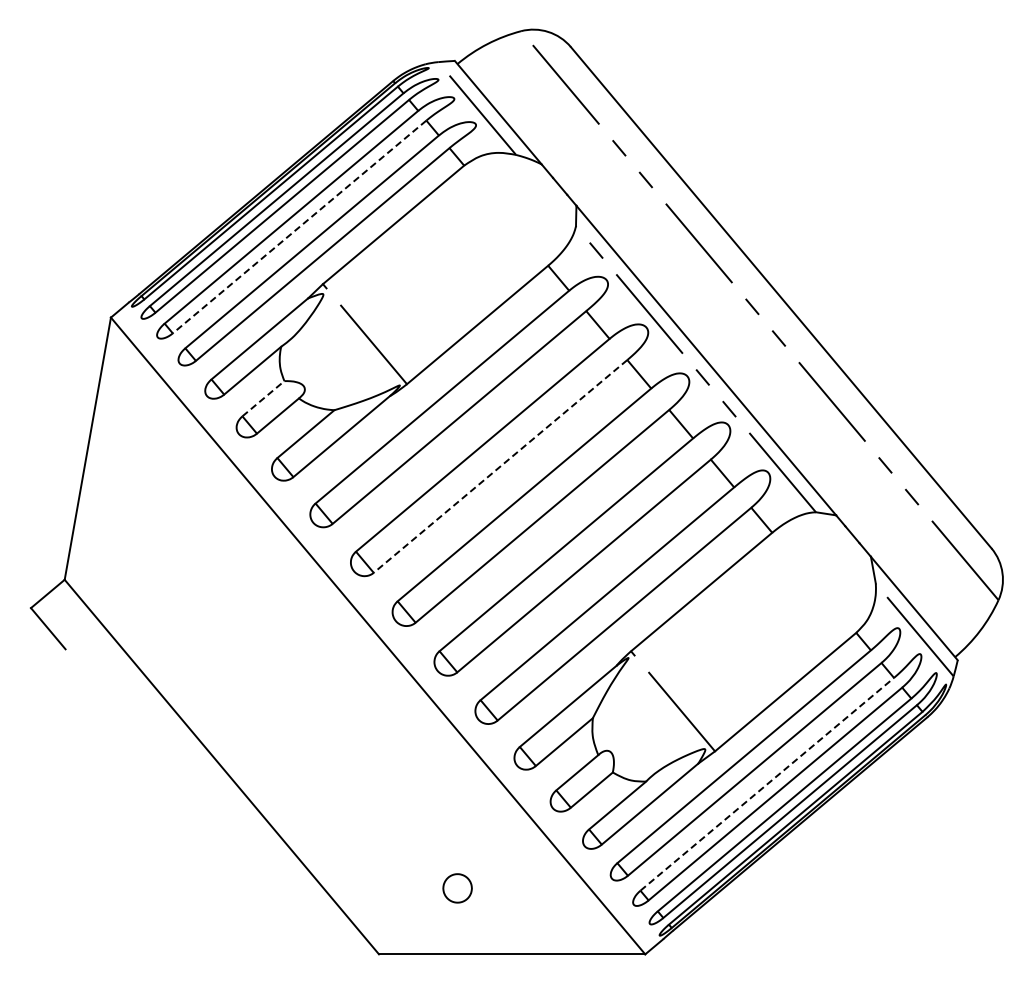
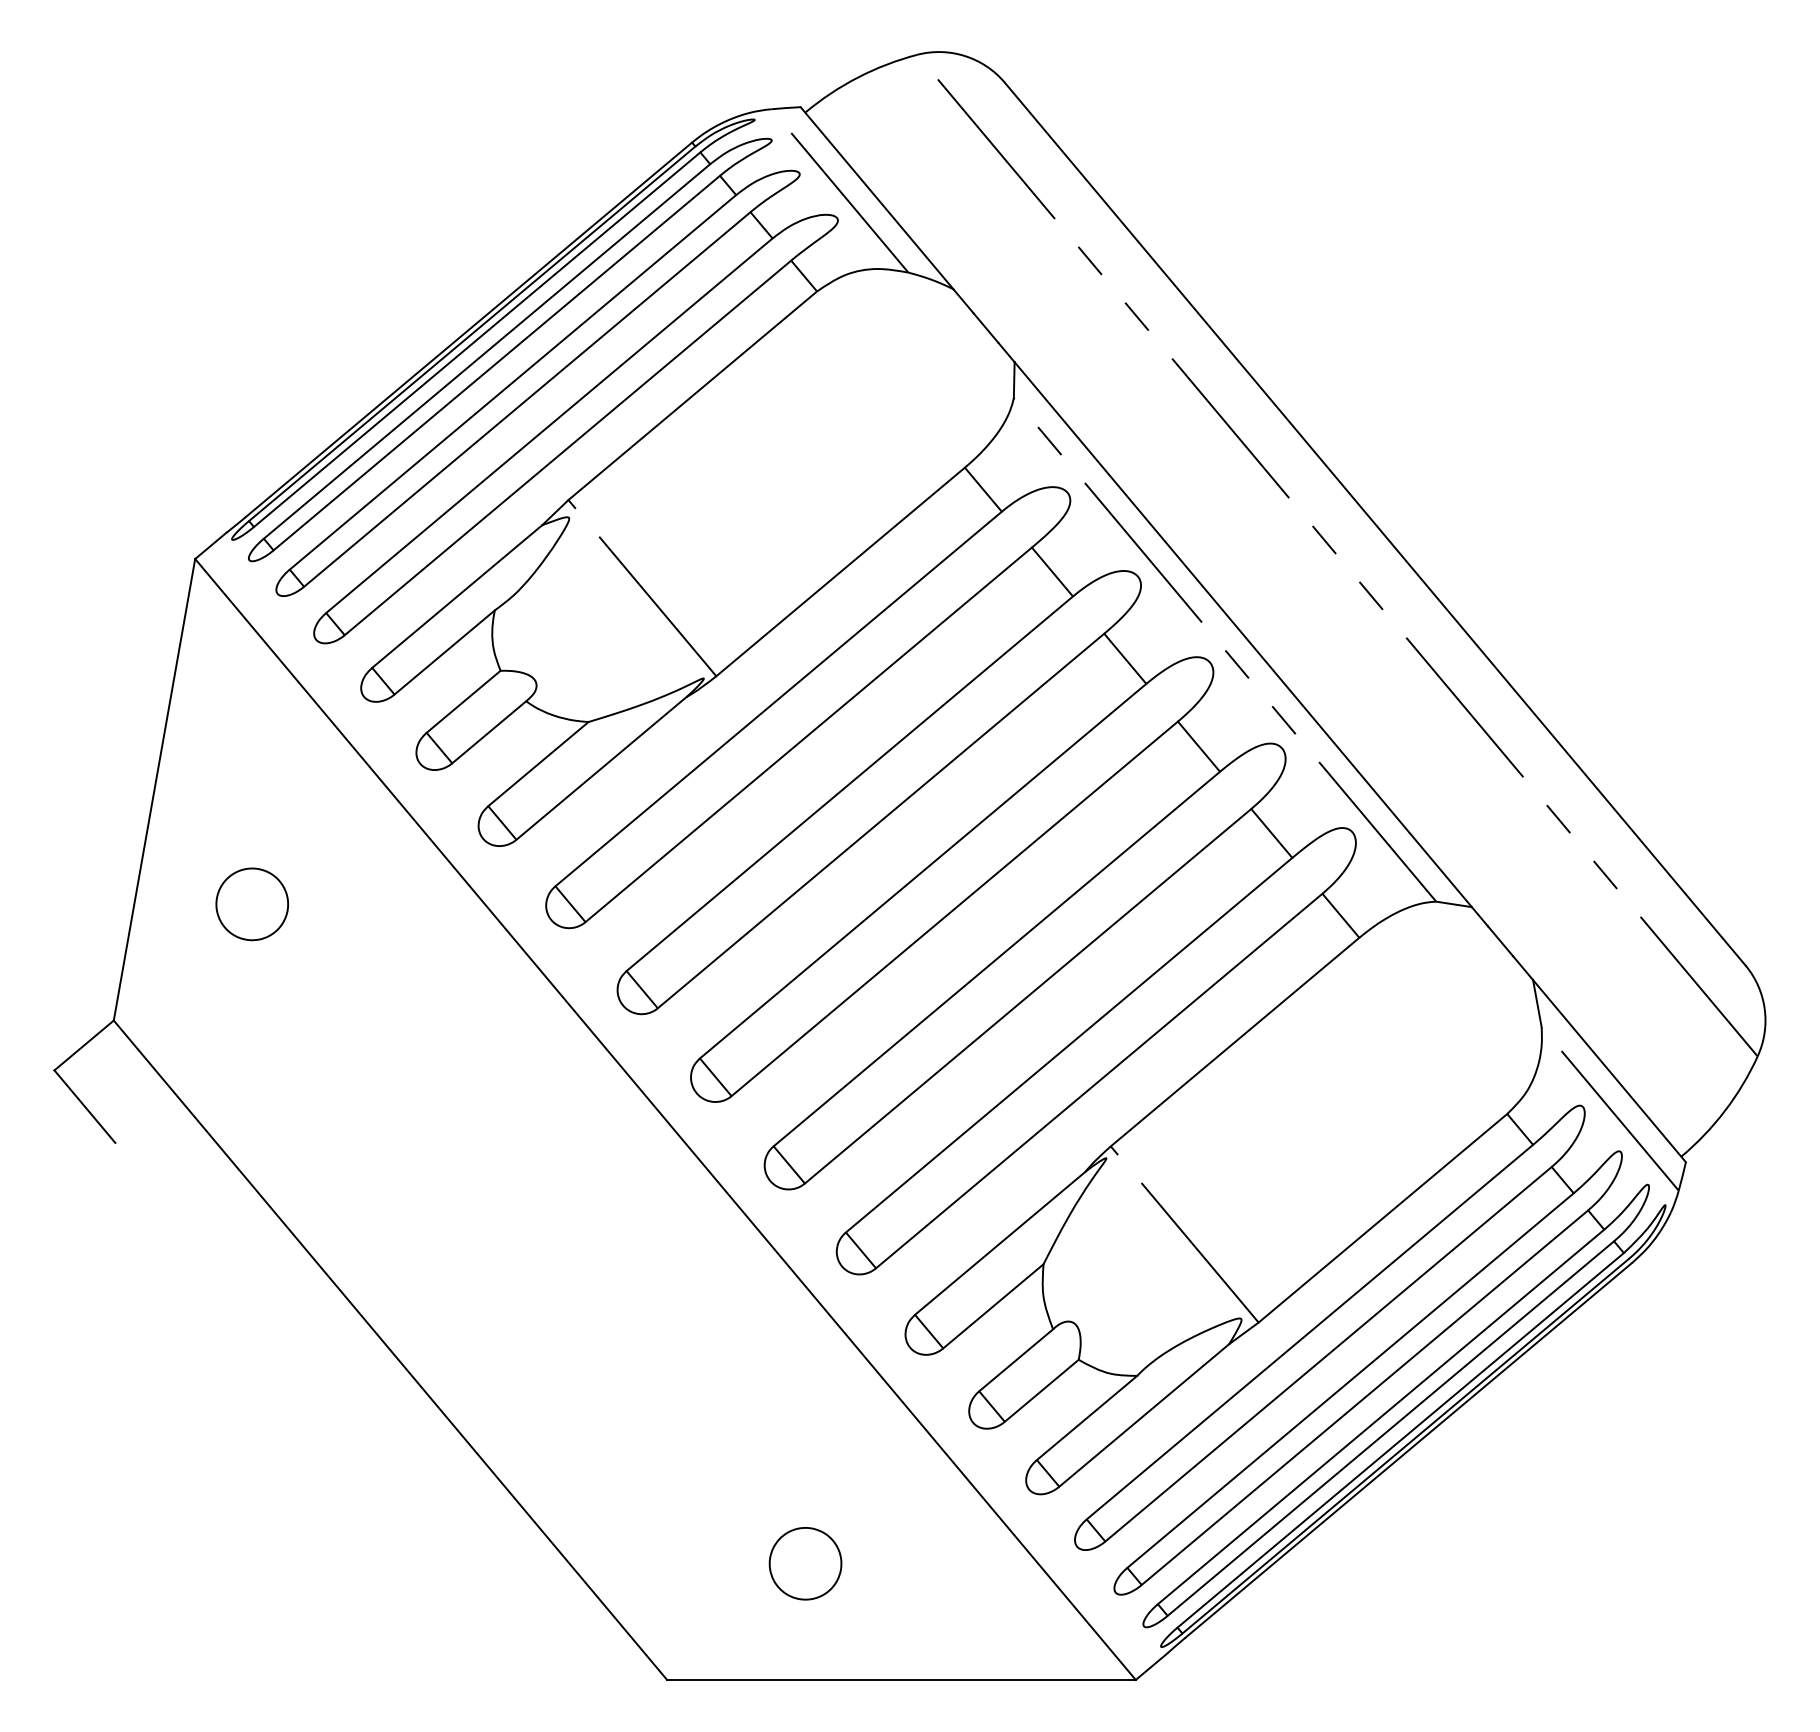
line: (299, 226) -> (527, 398), dashed -> solid
line: (263, 398) -> (463, 701), dashed -> solid
line: (500, 466) -> (880, 821), dashed -> solid
part: (143, 513) -> (252, 903), added
line: (767, 784) -> (1350, 1380), dashed -> solid
part: (457, 888) -> (805, 1563), size x1.43

